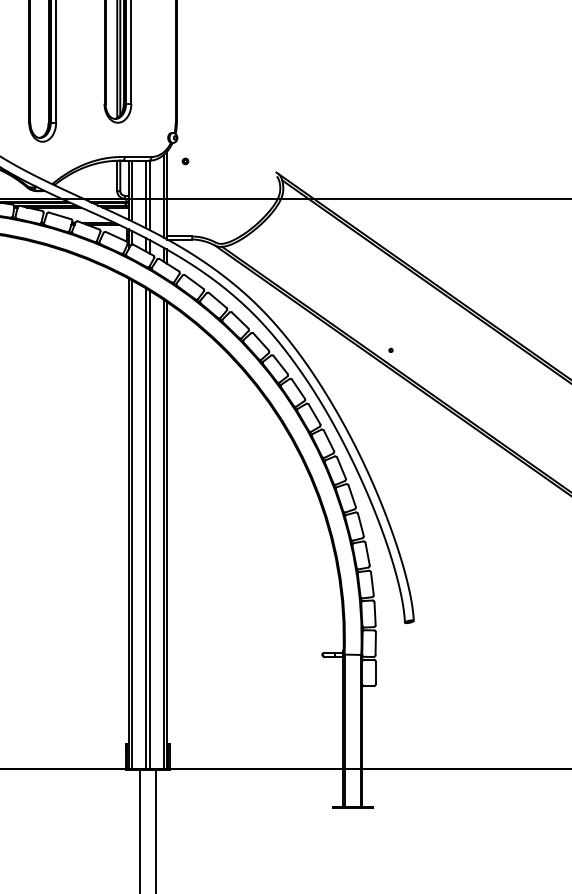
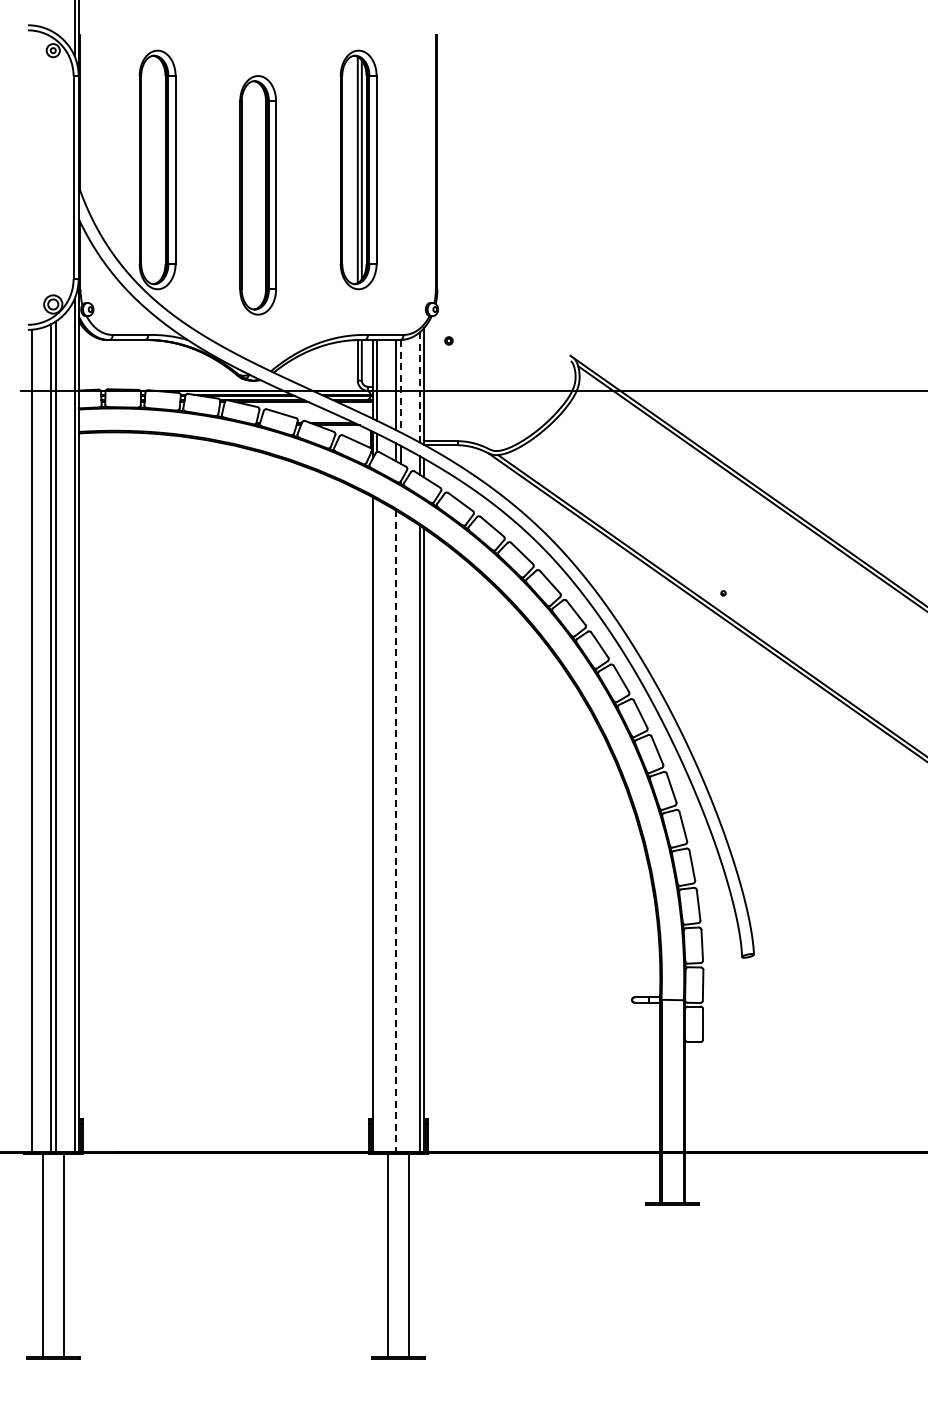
line: (149, 195) -> (401, 386), solid -> dashed
line: (163, 196) -> (419, 387), solid -> dashed
line: (132, 524) -> (377, 825), removed
line: (145, 528) -> (395, 831), solid -> dashed
line: (149, 529) -> (401, 832), removed

